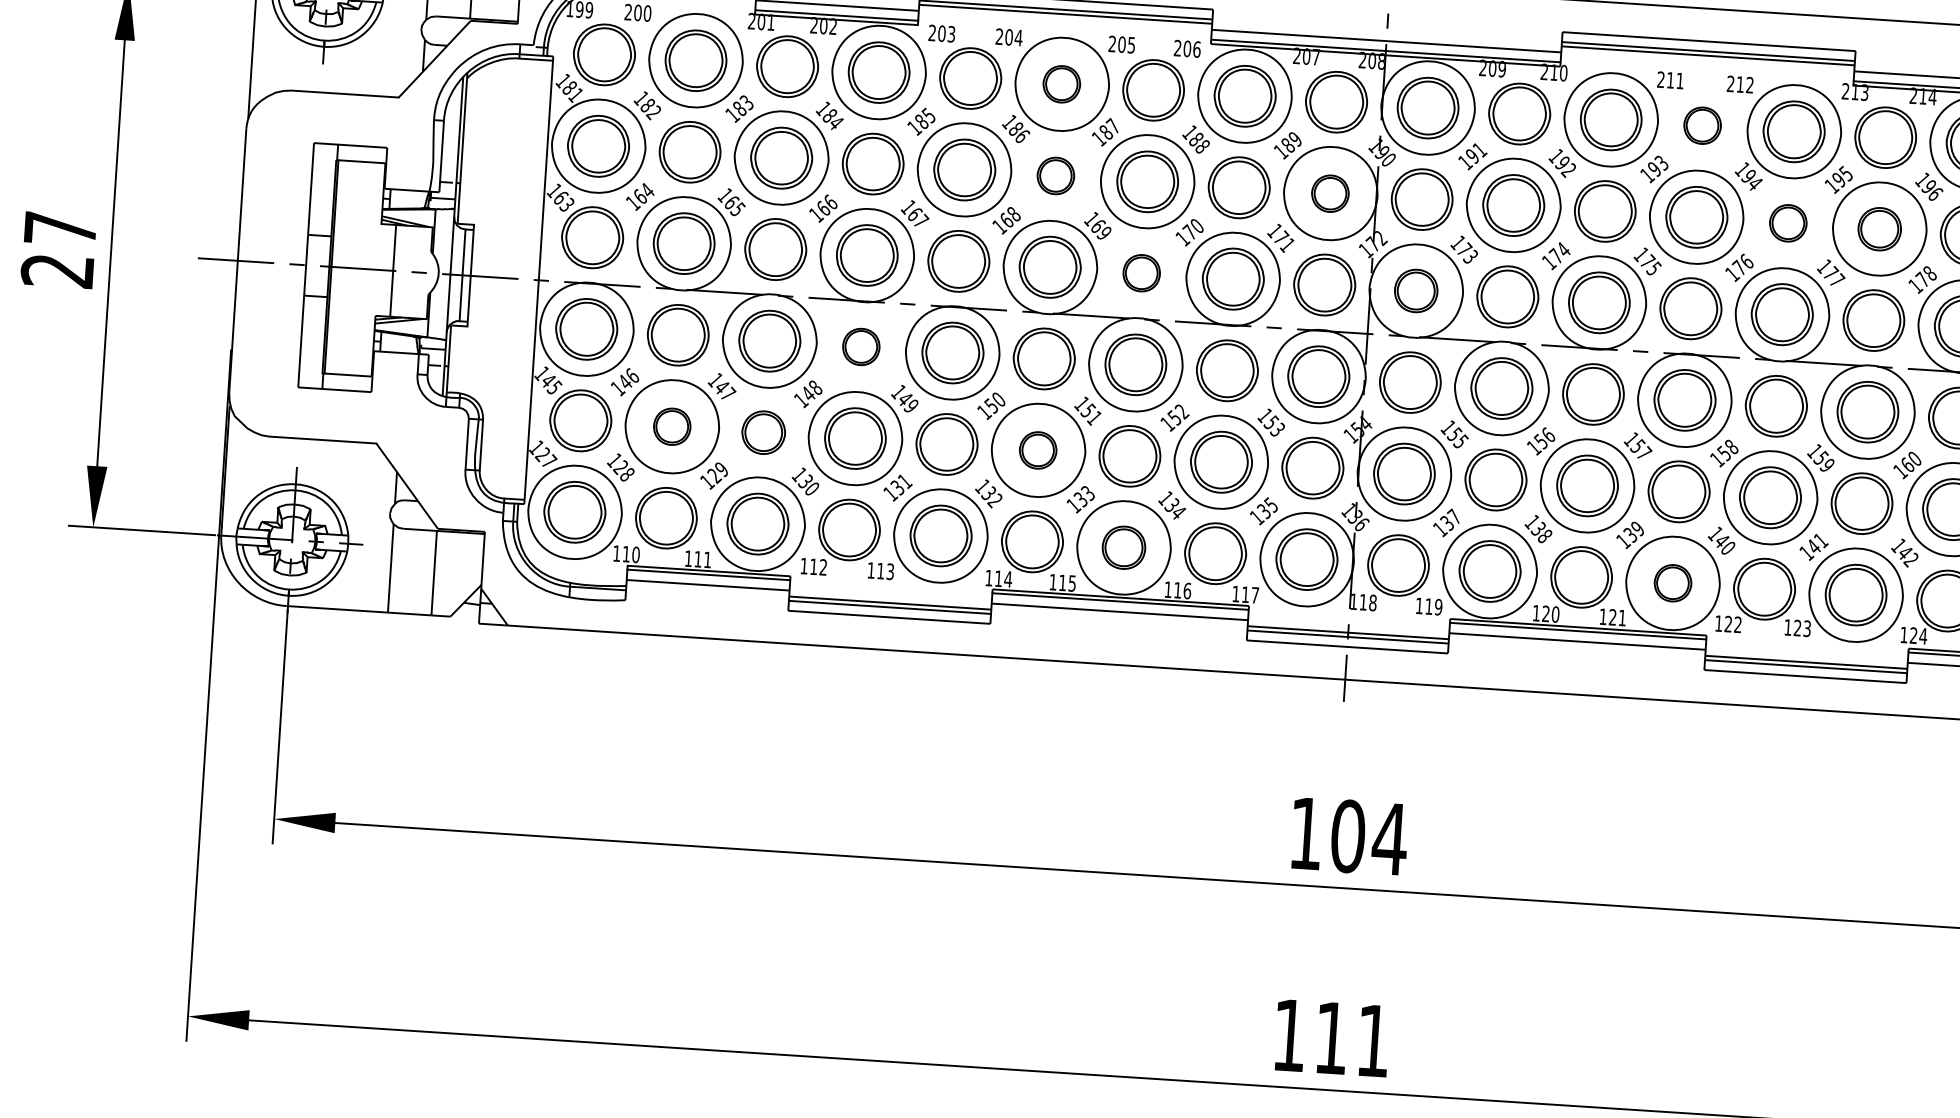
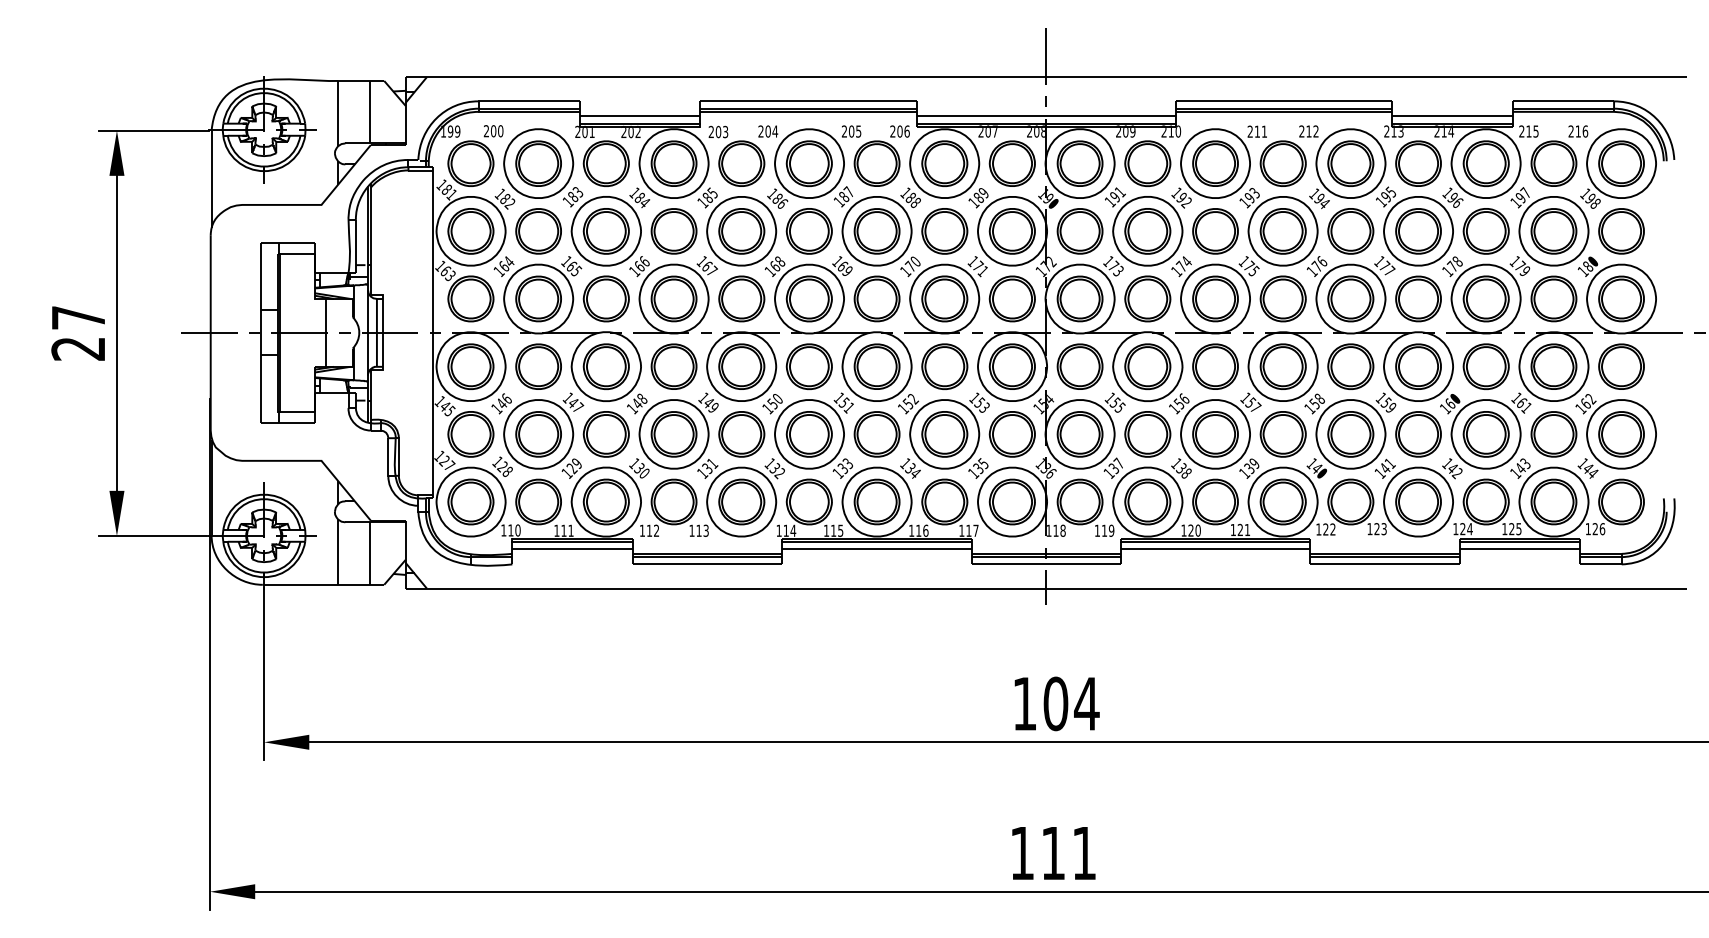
part: (1060, 84) -> (808, 163), size x1.67
part: (1701, 125) -> (1282, 163), size x1.67
part: (1054, 176) -> (808, 231), size x1.67
part: (1329, 193) -> (1011, 231), size x1.67
part: (1787, 223) -> (1350, 231), size x1.67
part: (1879, 229) -> (1418, 231), size x1.43
part: (1141, 272) -> (876, 298), size x1.67
part: (1415, 290) -> (1079, 298), size x1.43
part: (860, 346) -> (673, 366), size x1.67
part: (672, 426) -> (538, 434), size x1.67
part: (762, 432) -> (605, 434), size x1.43
part: (1037, 450) -> (808, 434), size x1.67
part: (1123, 547) -> (876, 501), size x1.43
part: (1672, 582) -> (1282, 501), size x1.67

